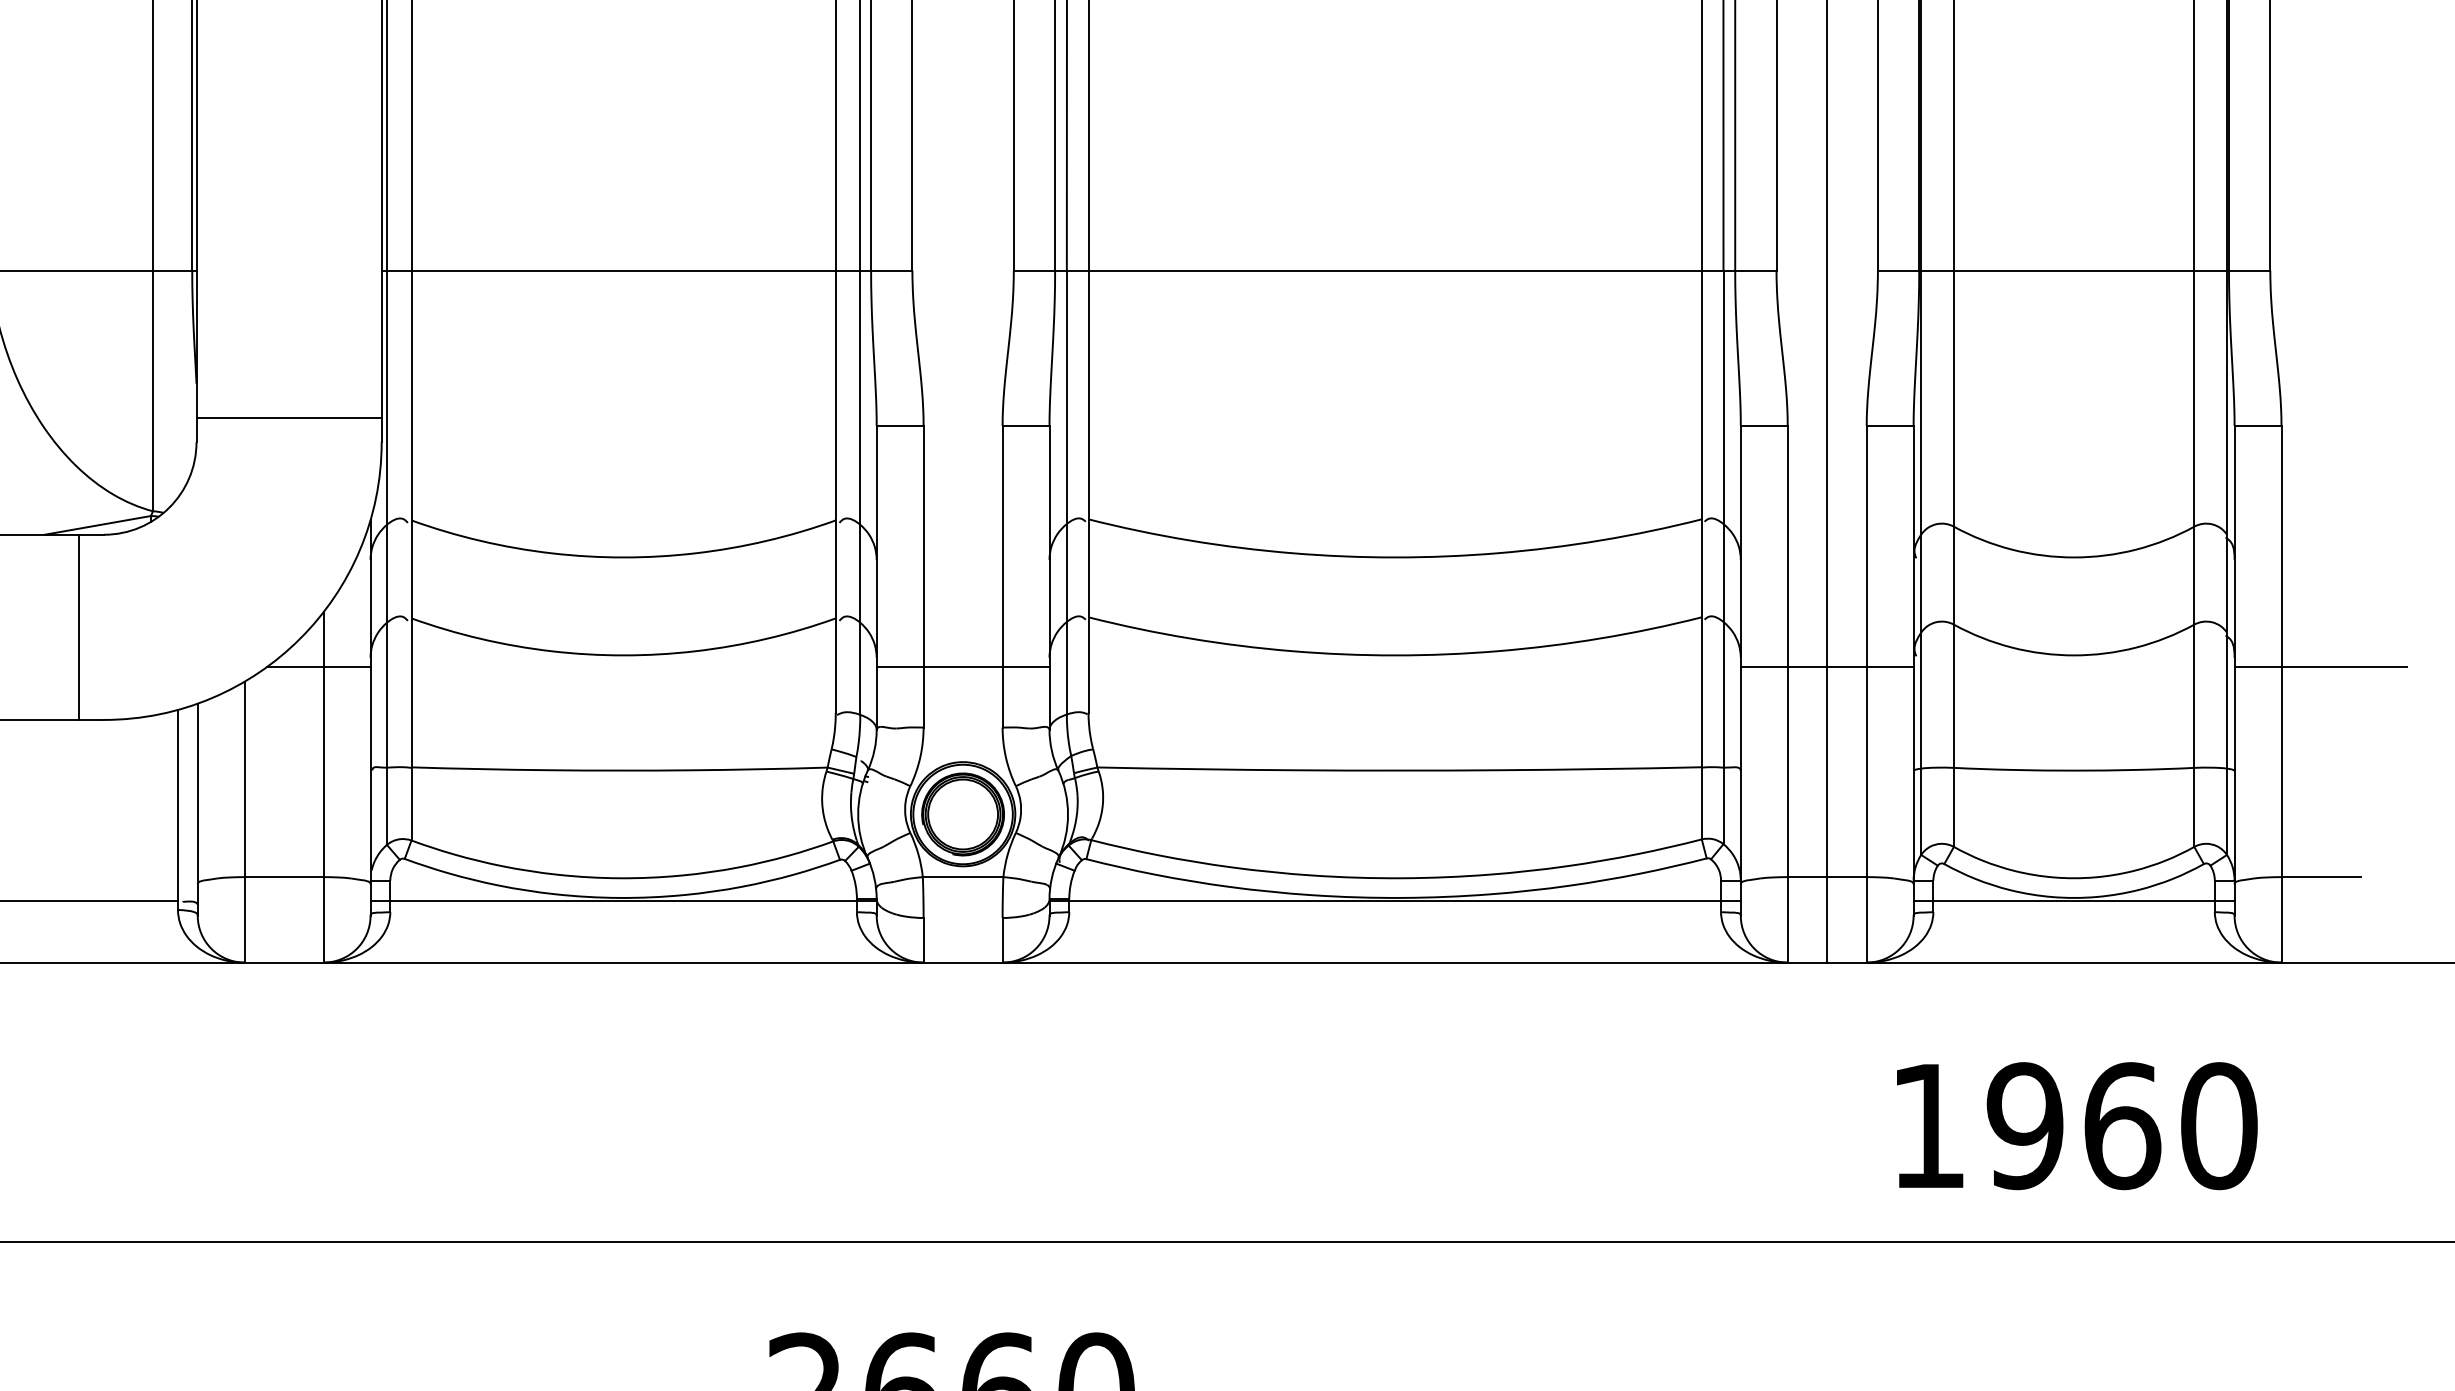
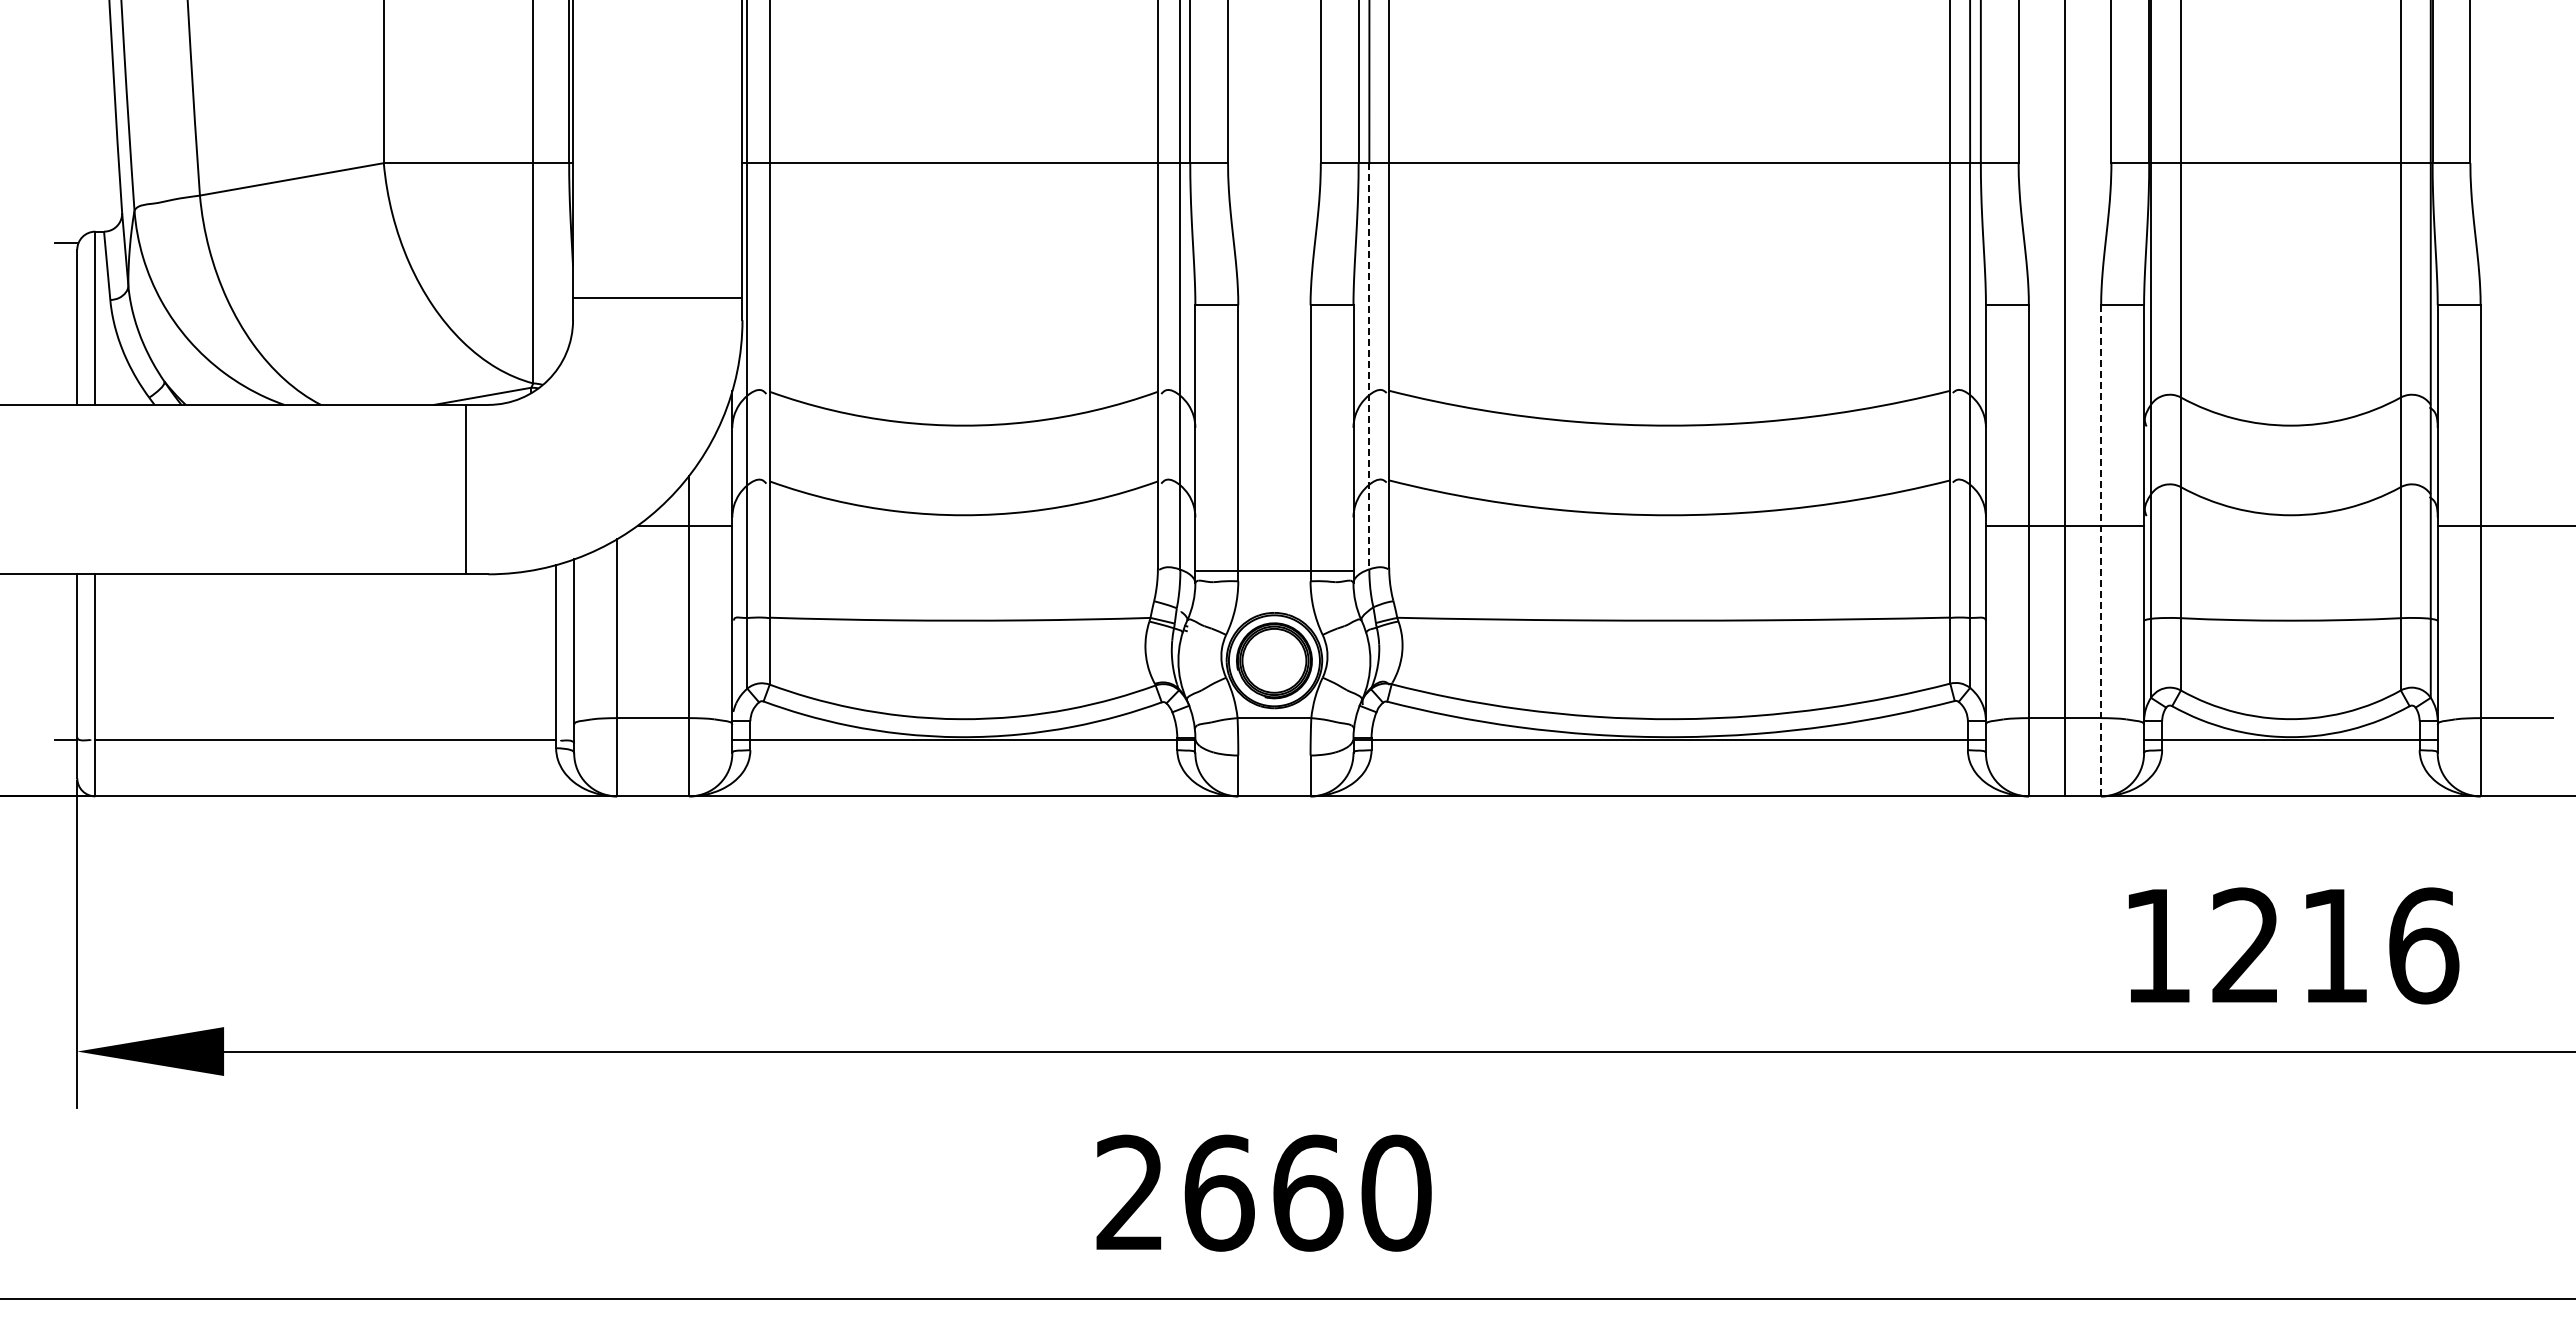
line: (1067, 492) -> (1369, 366), solid -> dashed
line: (963, 666) -> (1274, 570), moved
line: (1867, 693) -> (2101, 550), solid -> dashed
text: (2122, 1125) -> (2335, 945), 1960 -> 1216

